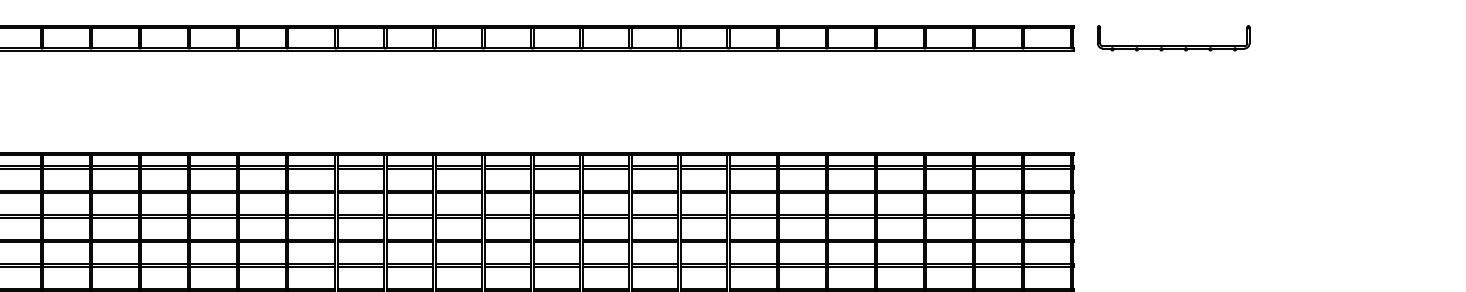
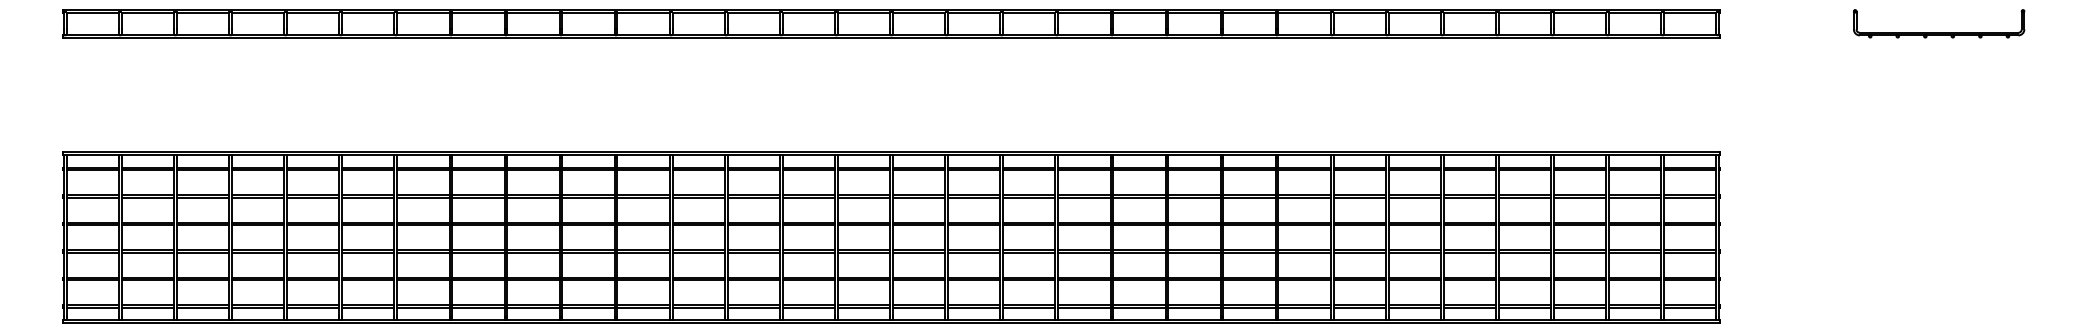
part: (1174, 46) -> (1939, 32), moved

